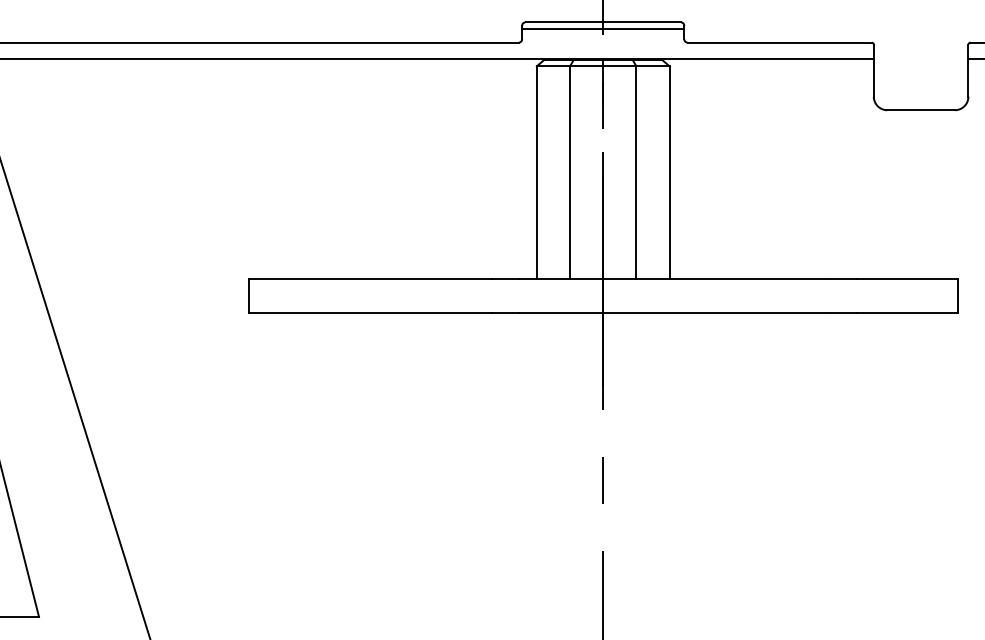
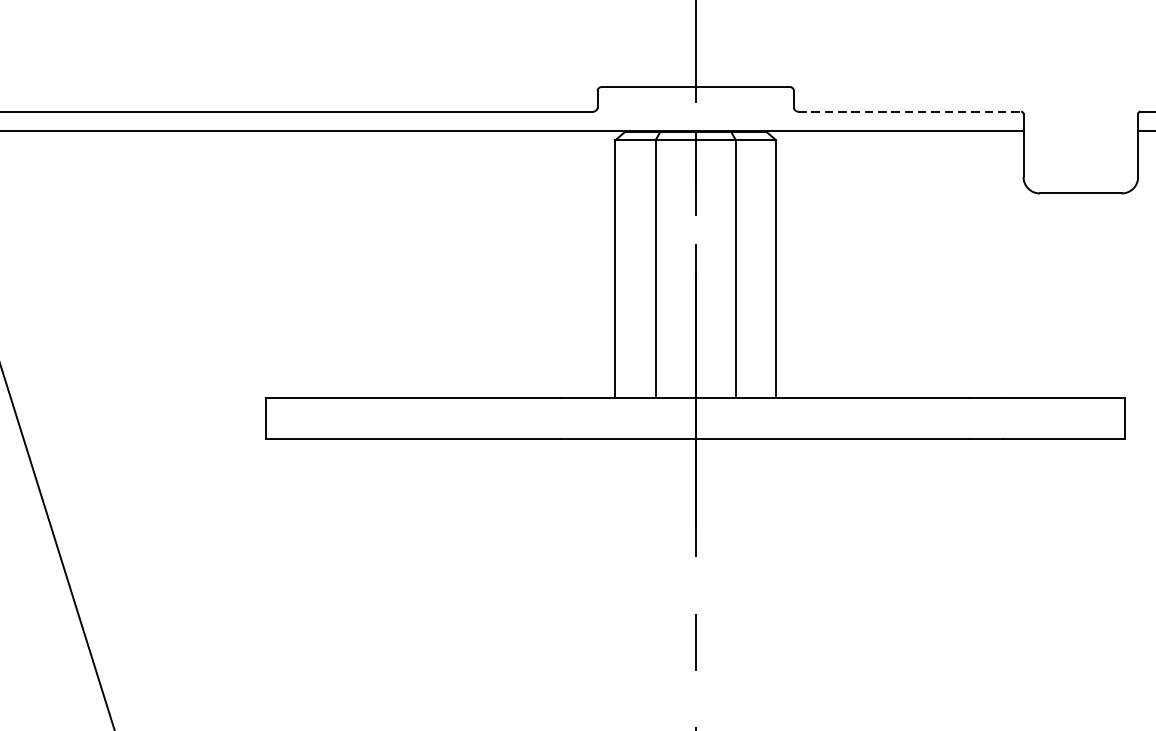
line: (603, 29) -> (696, 95), removed
line: (780, 42) -> (910, 111), solid -> dashed

